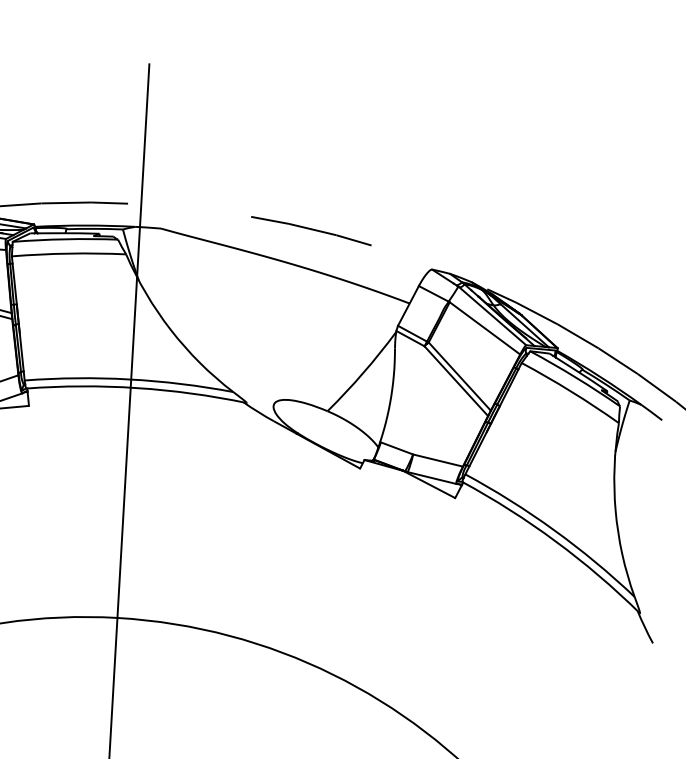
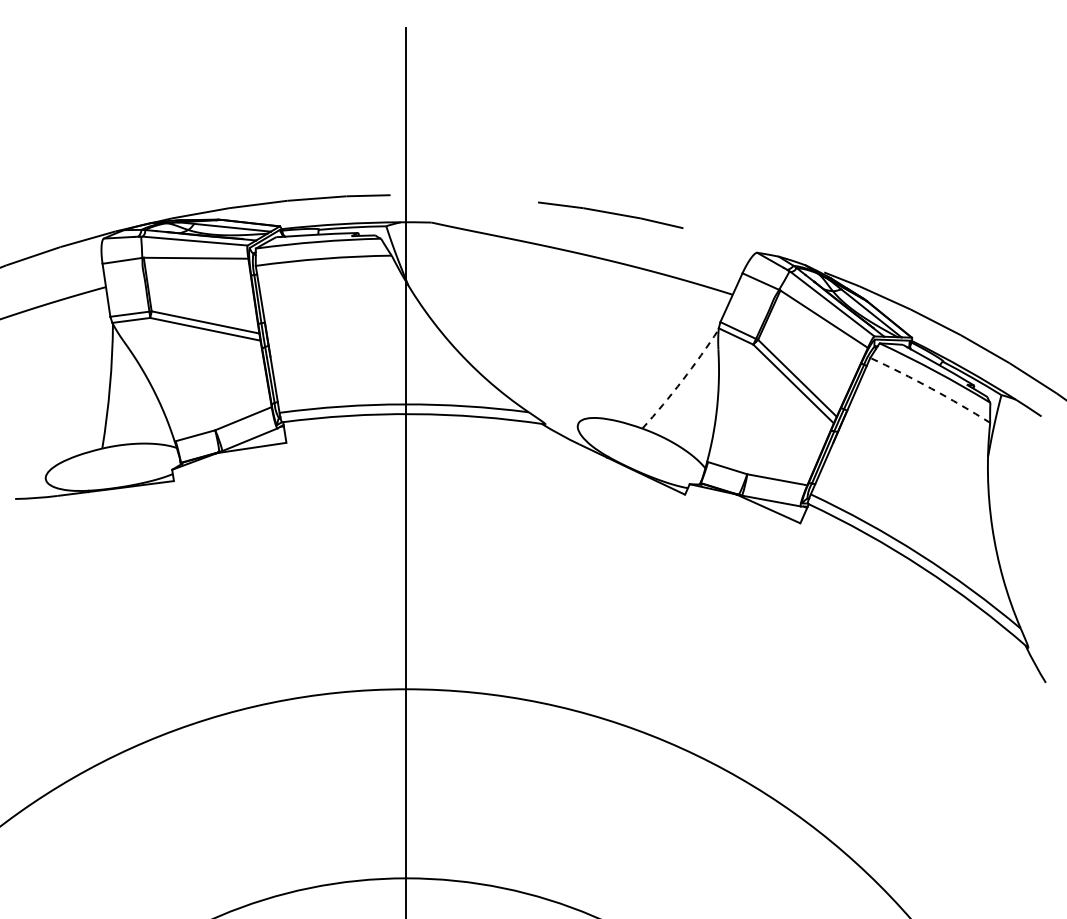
arc: (363, 372) -> (682, 380), solid -> dashed
arc: (571, 391) -> (931, 388), solid -> dashed

